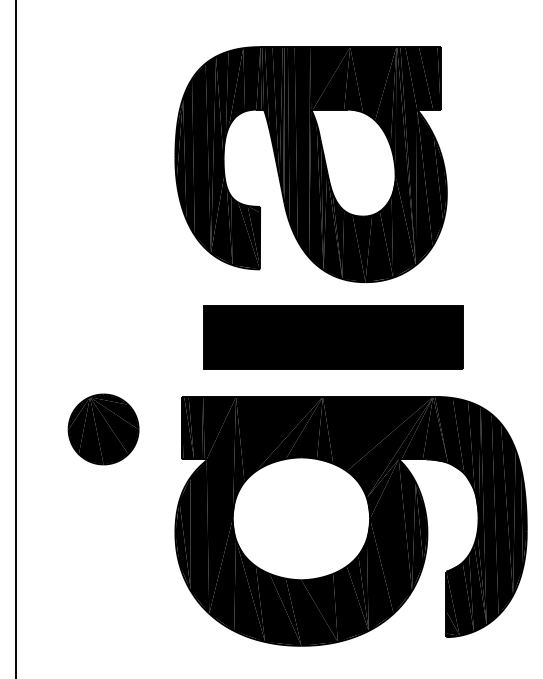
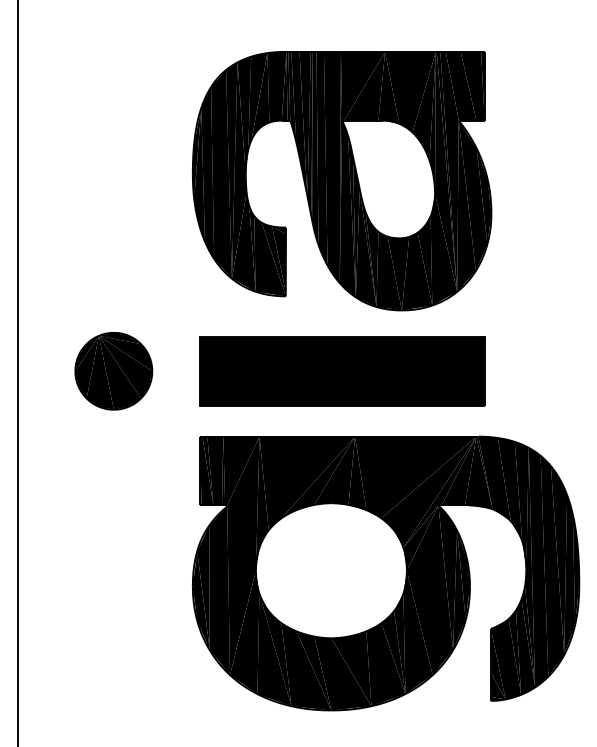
part: (333, 337) -> (342, 371), moved
part: (103, 429) -> (113, 371), moved

